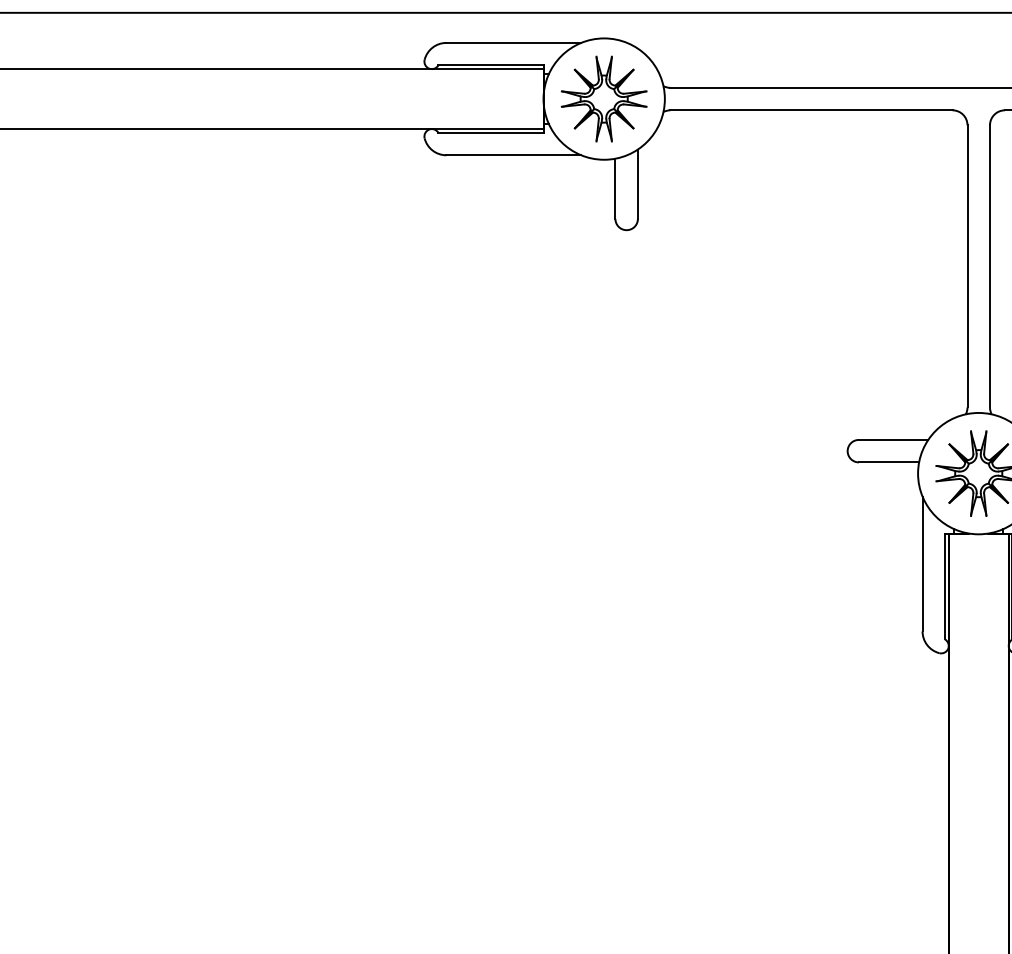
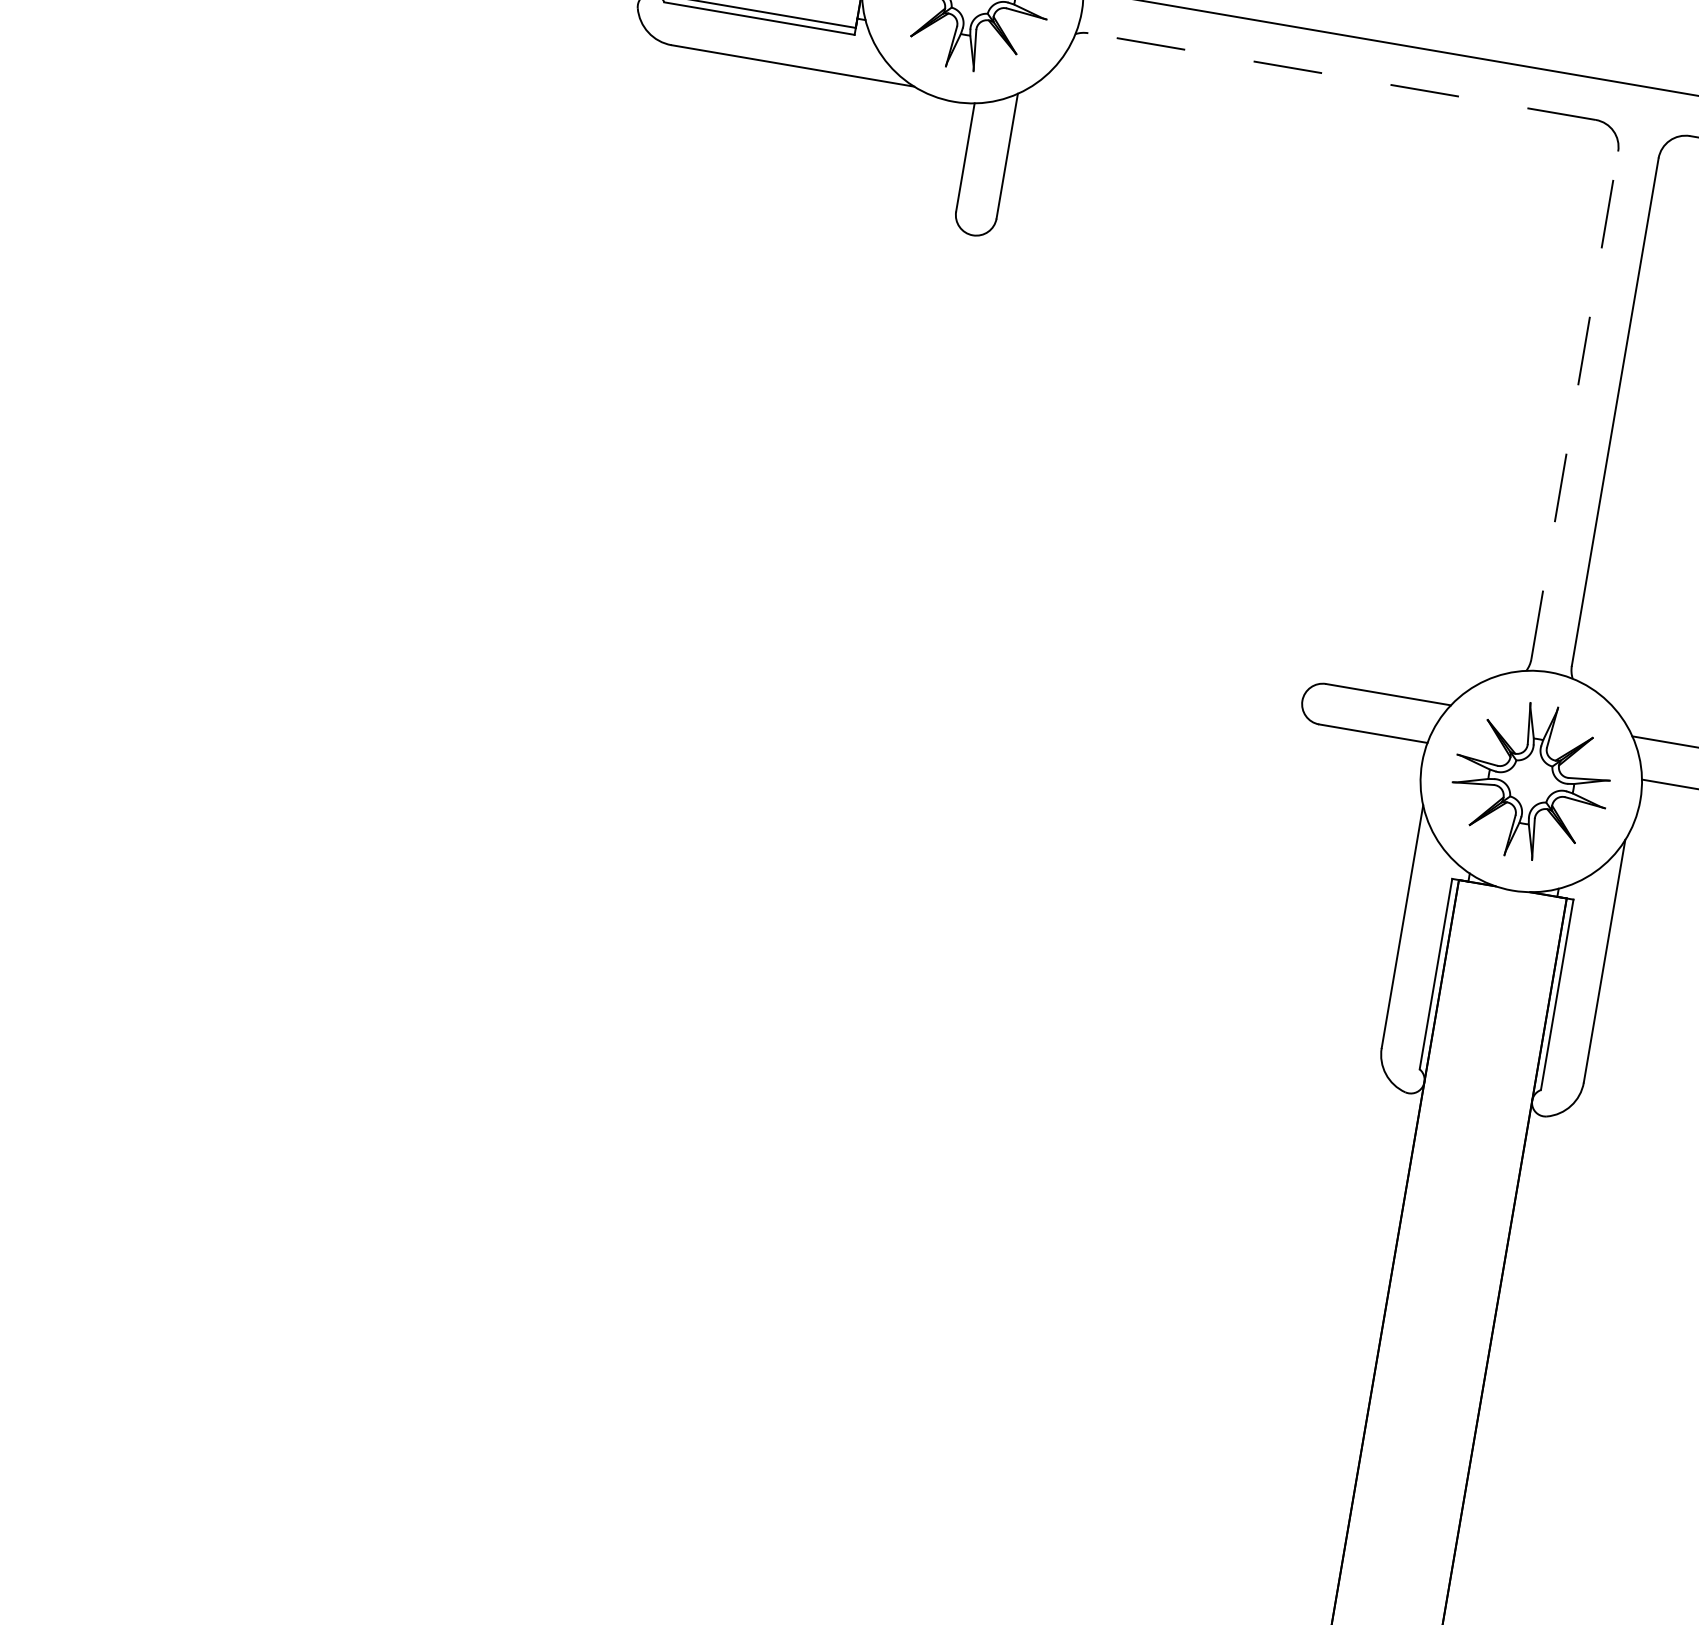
line: (810, 110) -> (1340, 76), solid -> dashed
line: (967, 265) -> (1575, 403), solid -> dashed

